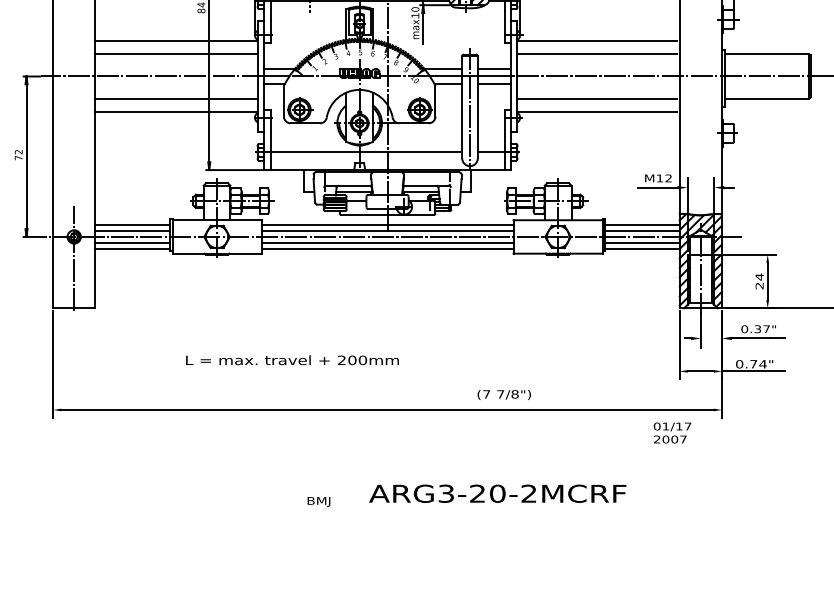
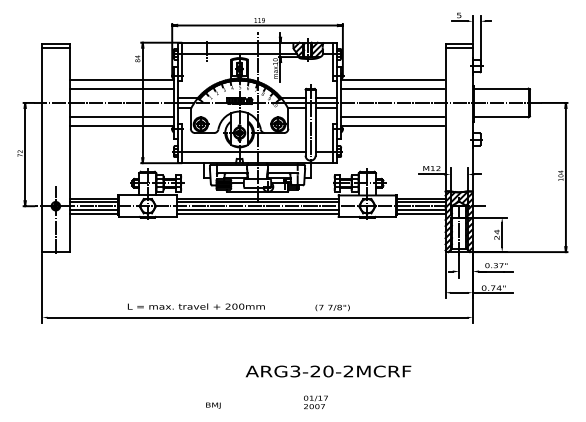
text: (291, 360) -> (195, 306), moved
text: (671, 433) -> (315, 402), moved
text: (319, 501) -> (213, 405), moved

